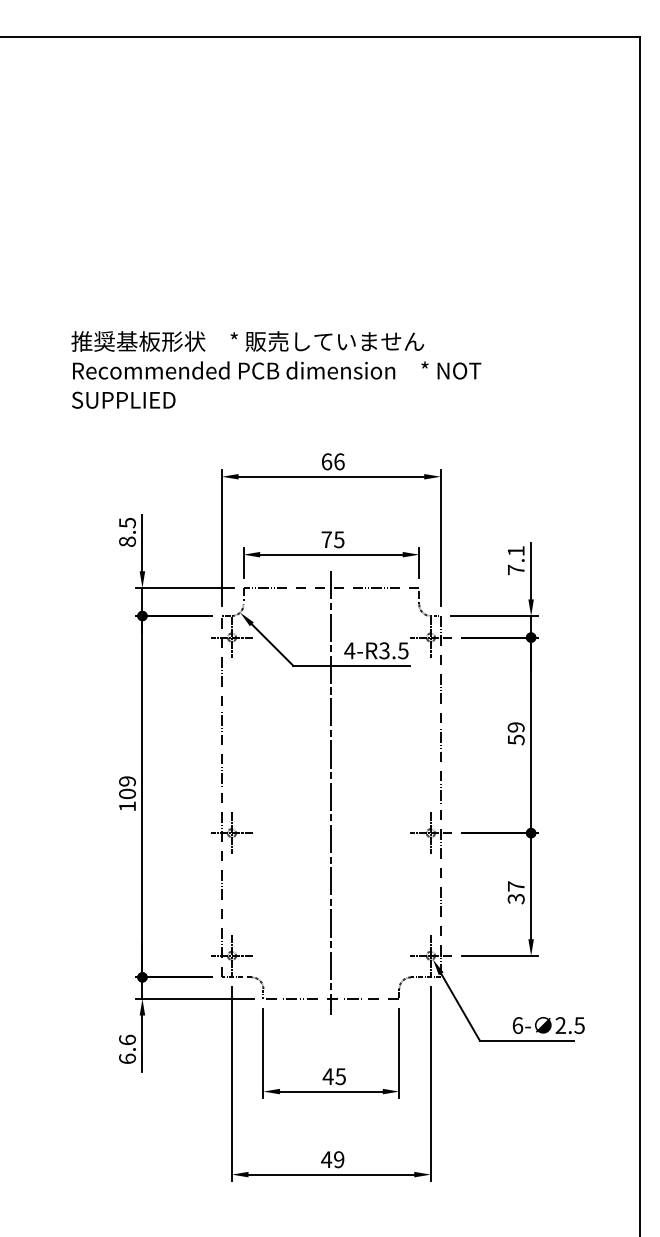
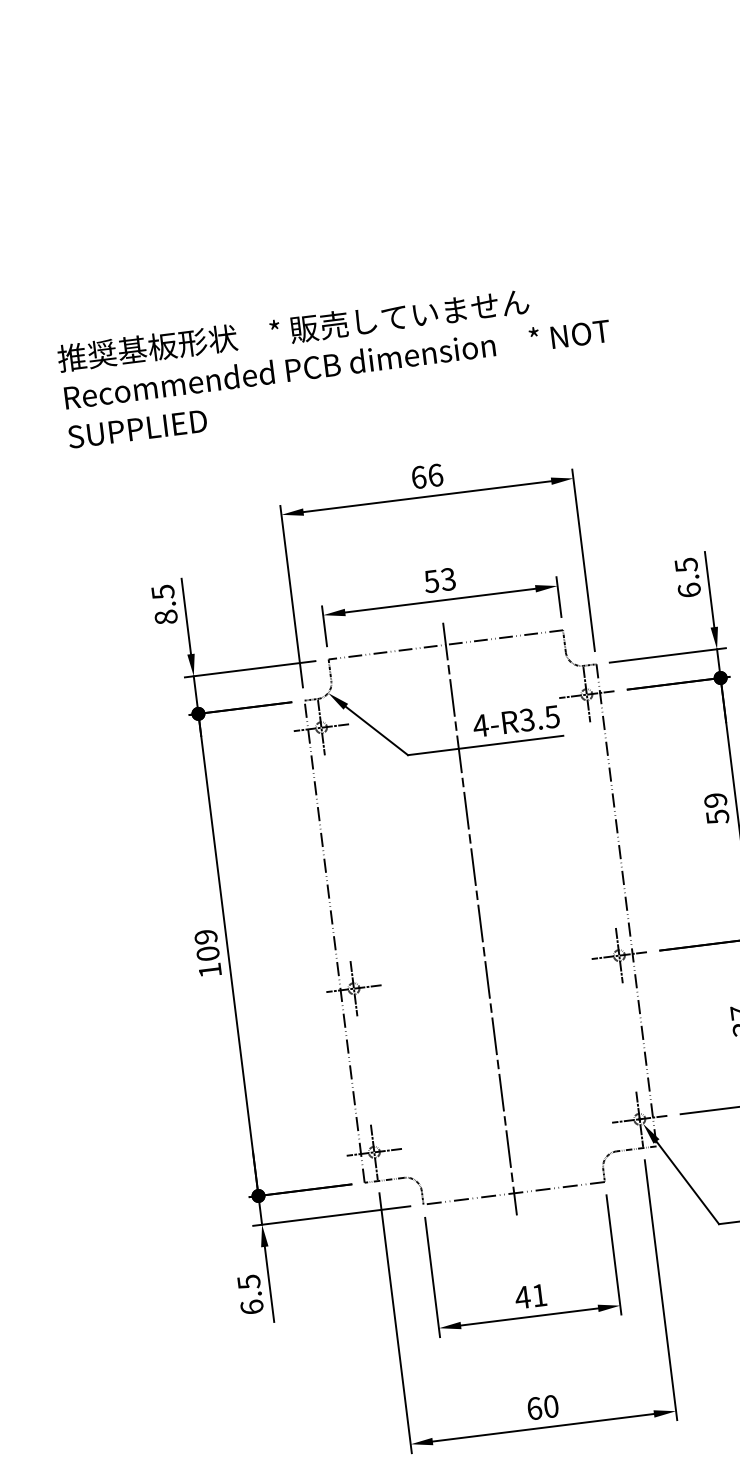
text: (332, 539) -> (439, 580), 75 -> 53
text: (515, 560) -> (686, 577), 7.1 -> 6.5
text: (127, 1039) -> (248, 1281), 6.6 -> 6.5
text: (340, 1076) -> (539, 1295), 45 -> 41
text: (332, 1159) -> (542, 1407), 49 -> 60

